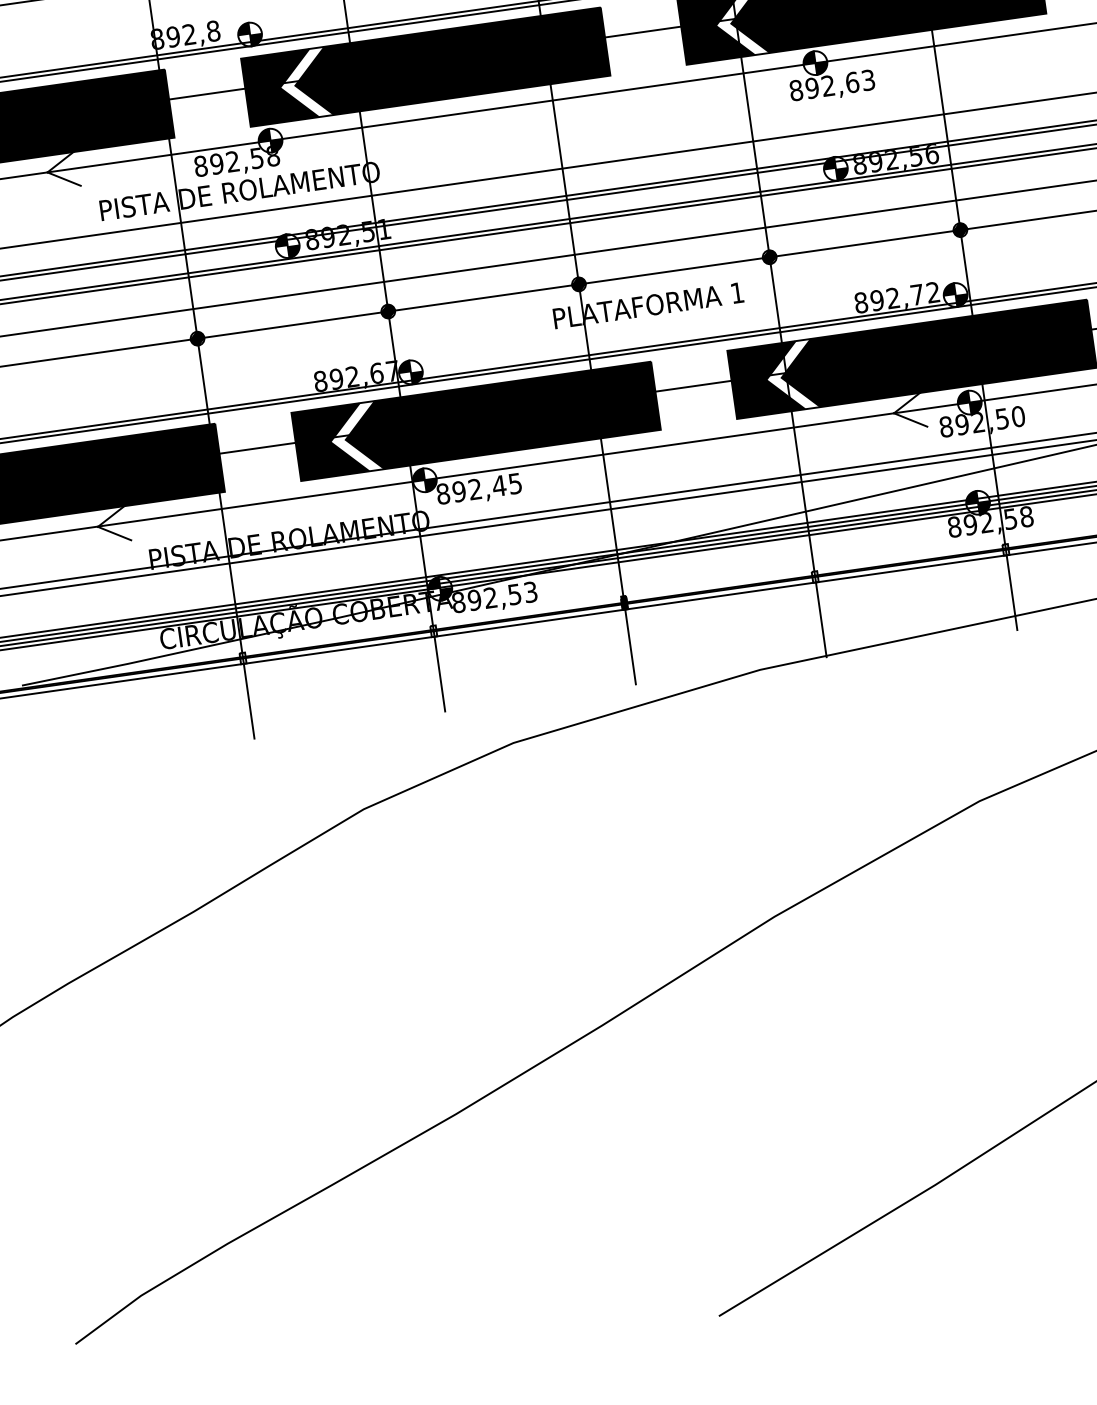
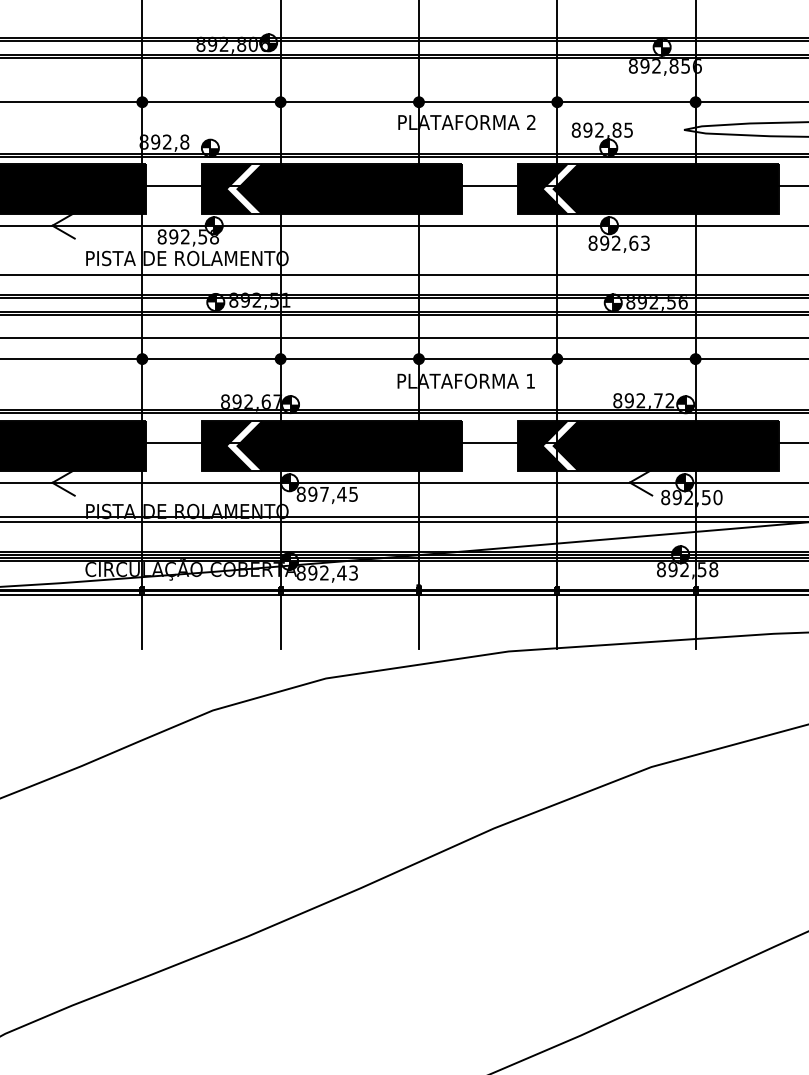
text: (475, 488) -> (324, 493), 892,45 -> 897,45
text: (514, 593) -> (341, 572), 892,53 -> 892,43

